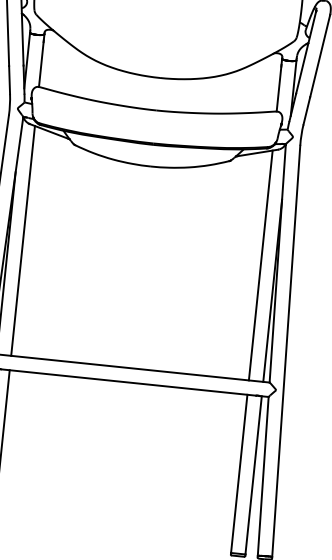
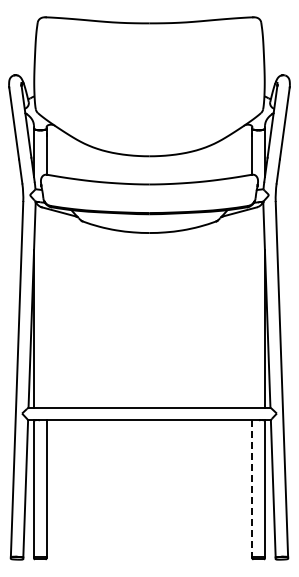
line: (23, 240) -> (46, 307), removed
line: (260, 264) -> (252, 307), removed
line: (239, 473) -> (252, 488), solid -> dashed

